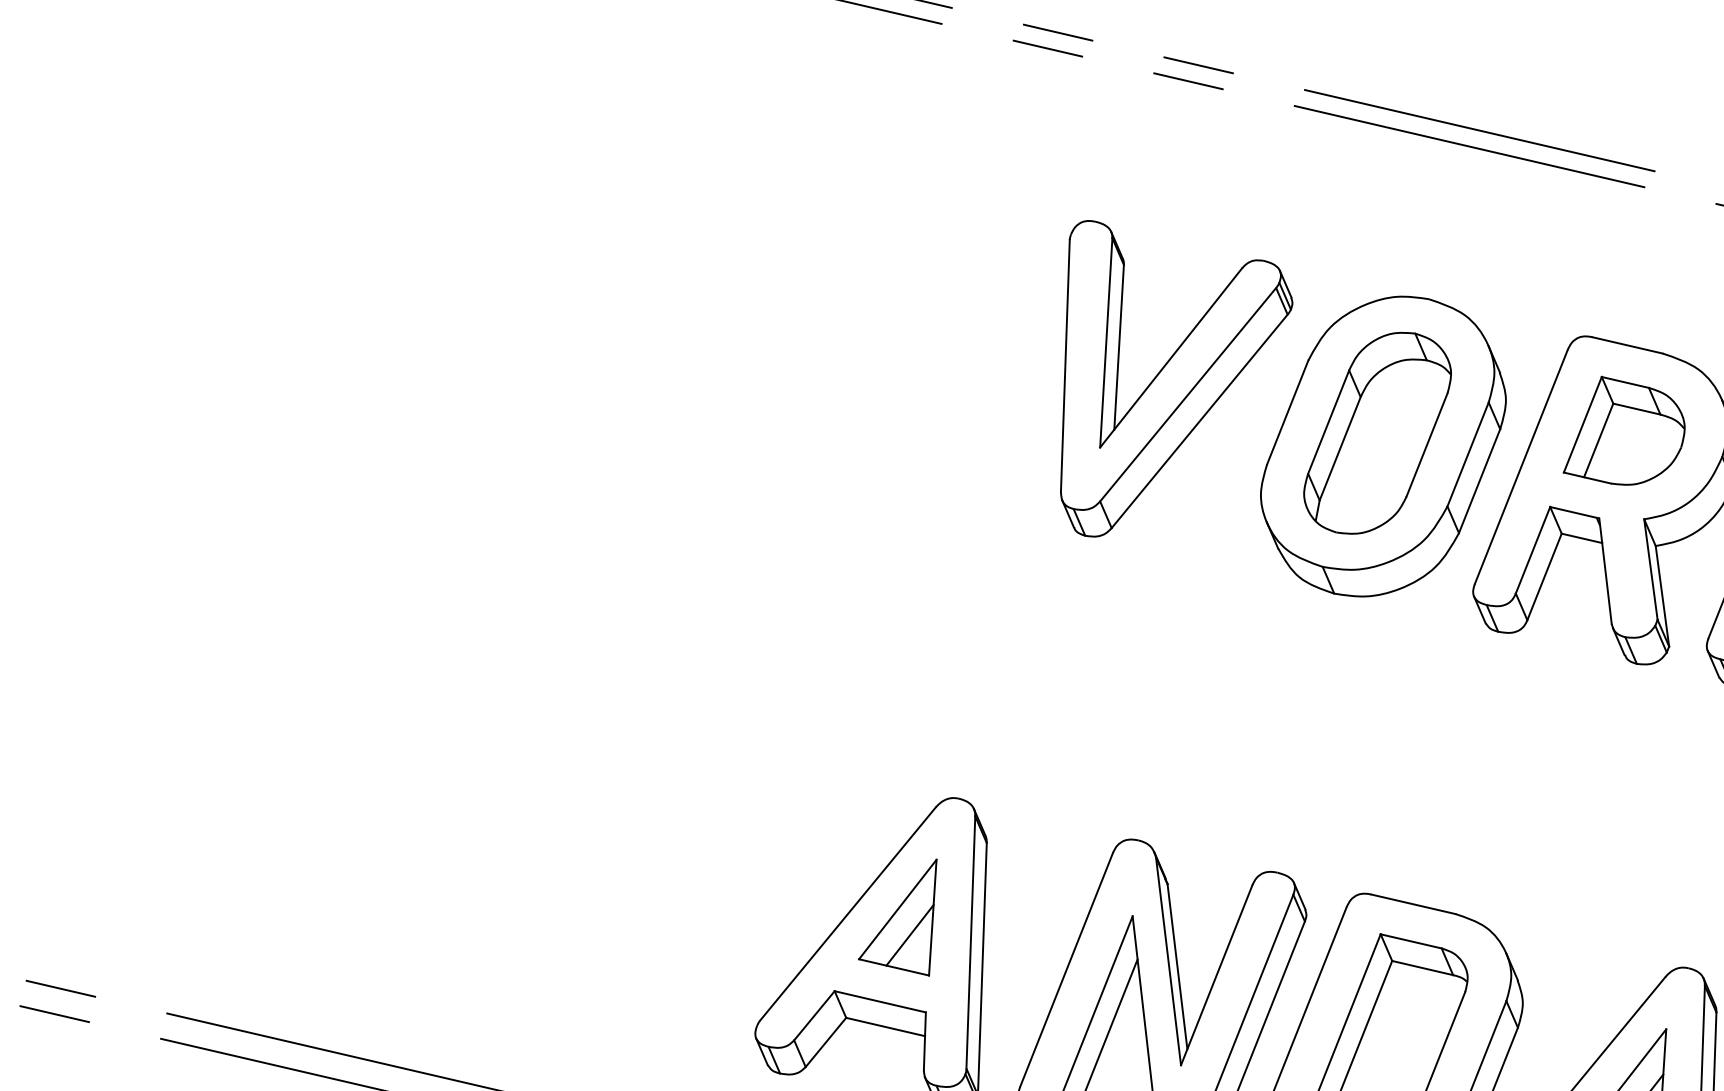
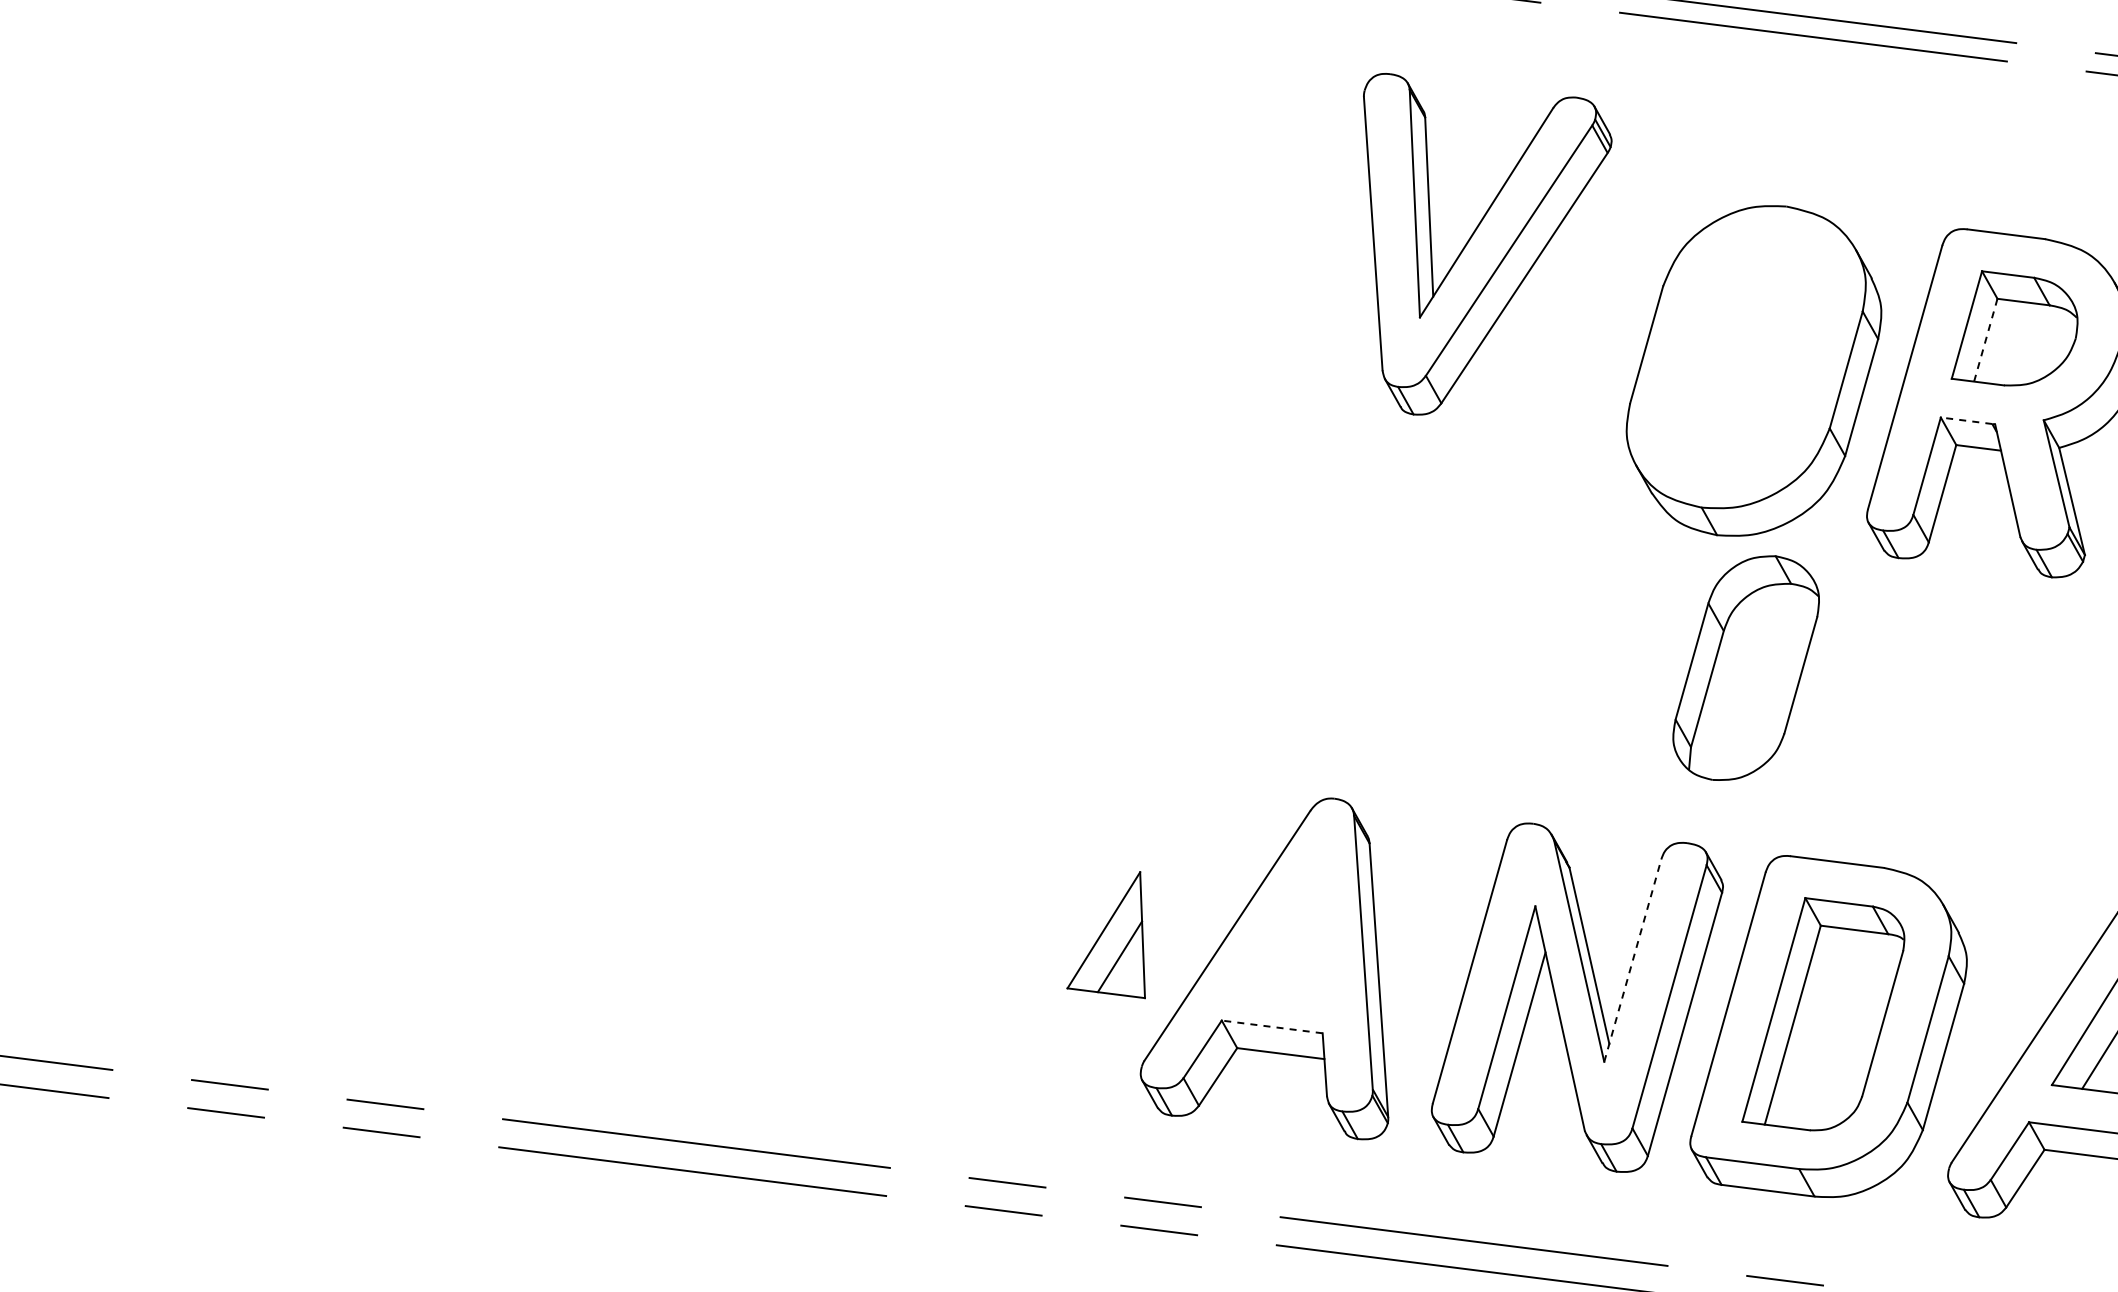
part: (1168, 387) -> (1487, 244), moved
part: (1377, 432) -> (1745, 667), moved
line: (1598, 440) -> (1985, 340), solid -> dashed
line: (1573, 512) -> (1966, 420), solid -> dashed
part: (898, 914) -> (1105, 935), moved
line: (1216, 975) -> (1632, 960), solid -> dashed
line: (880, 1001) -> (1272, 1026), solid -> dashed

